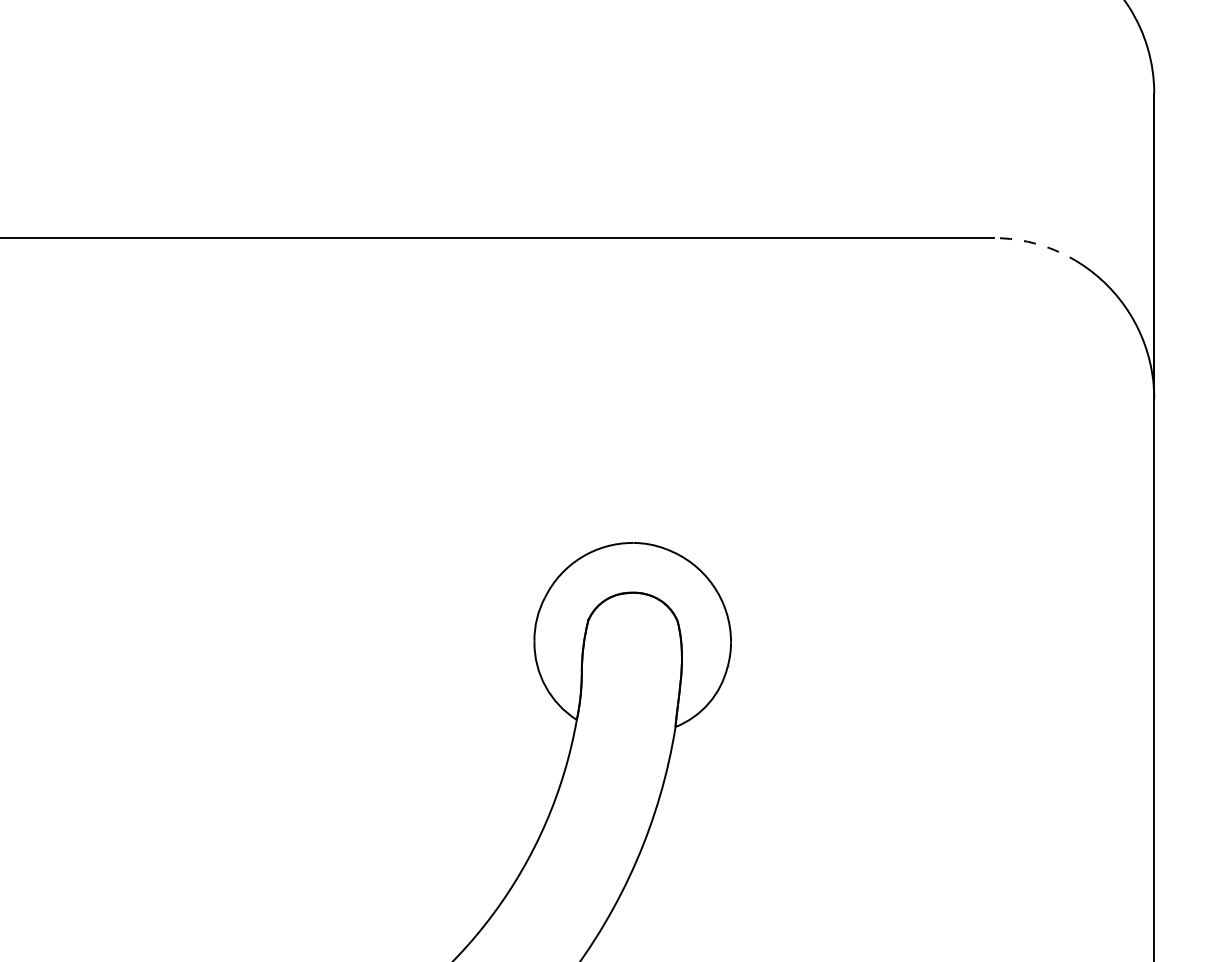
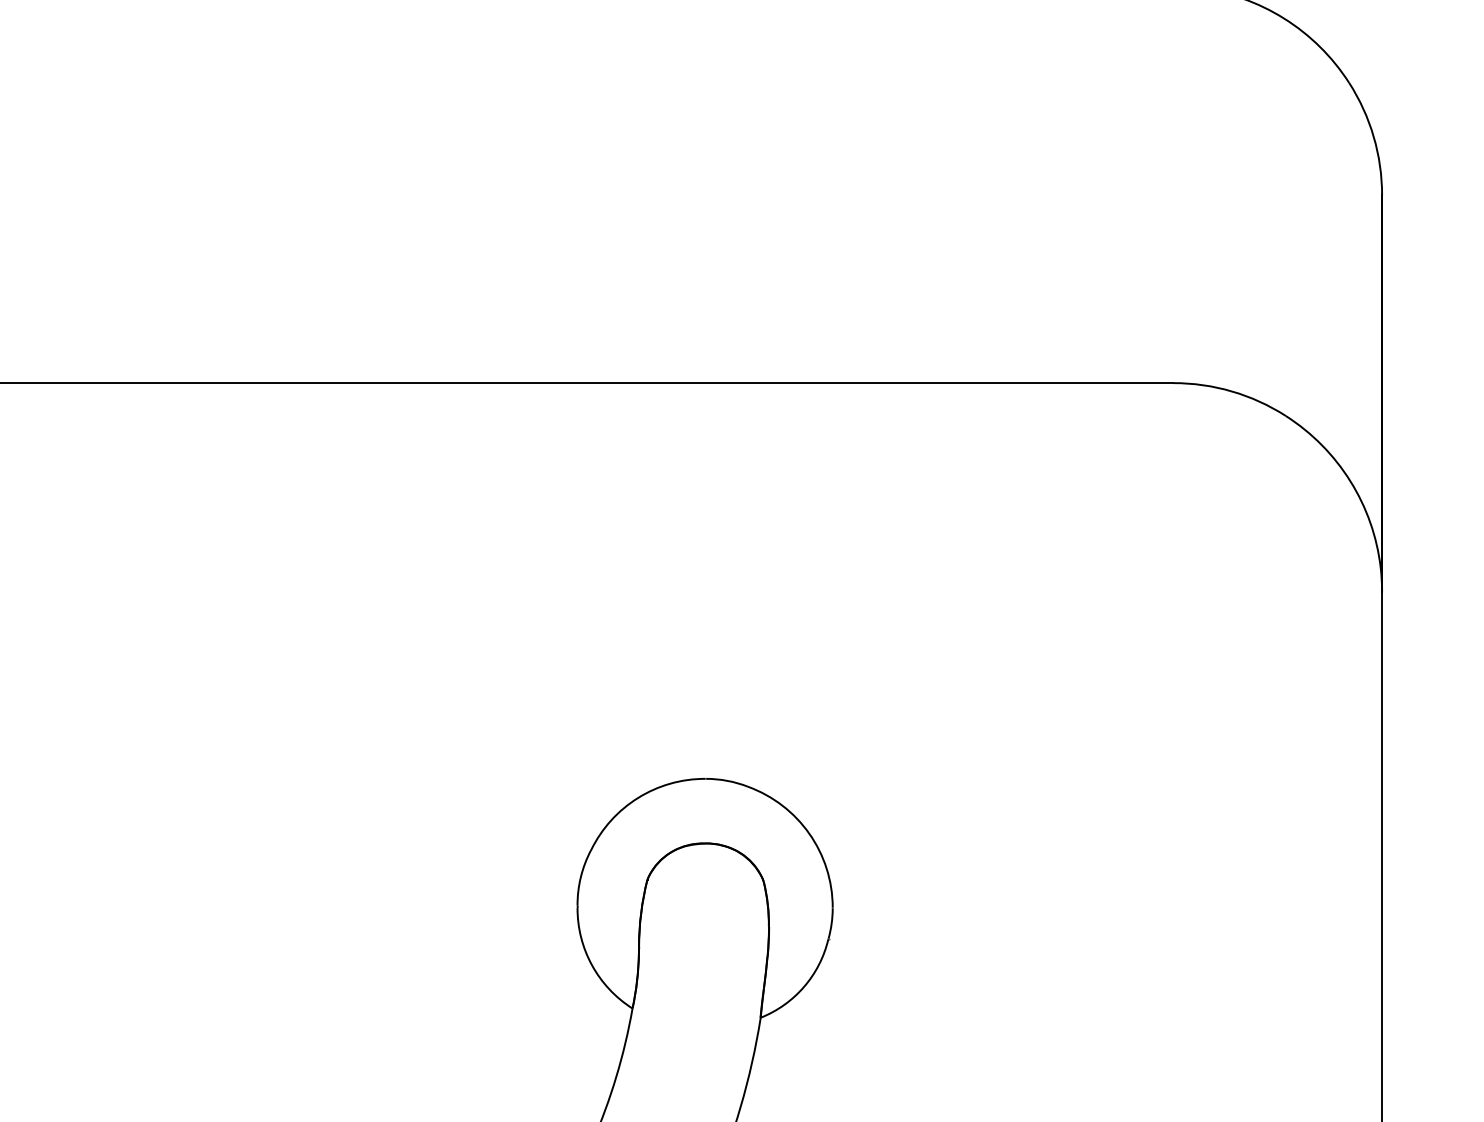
arc: (1038, 244) -> (1231, 391), dashed -> solid

